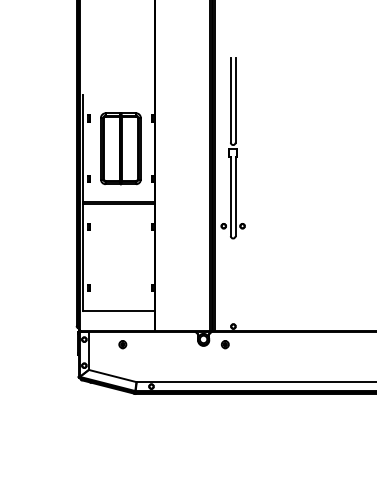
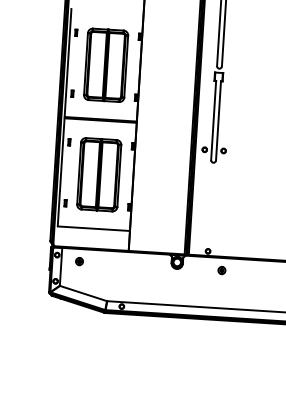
part: (120, 257) -> (98, 174), added
part: (122, 344) -> (79, 261), moved
part: (224, 344) -> (221, 270), moved

